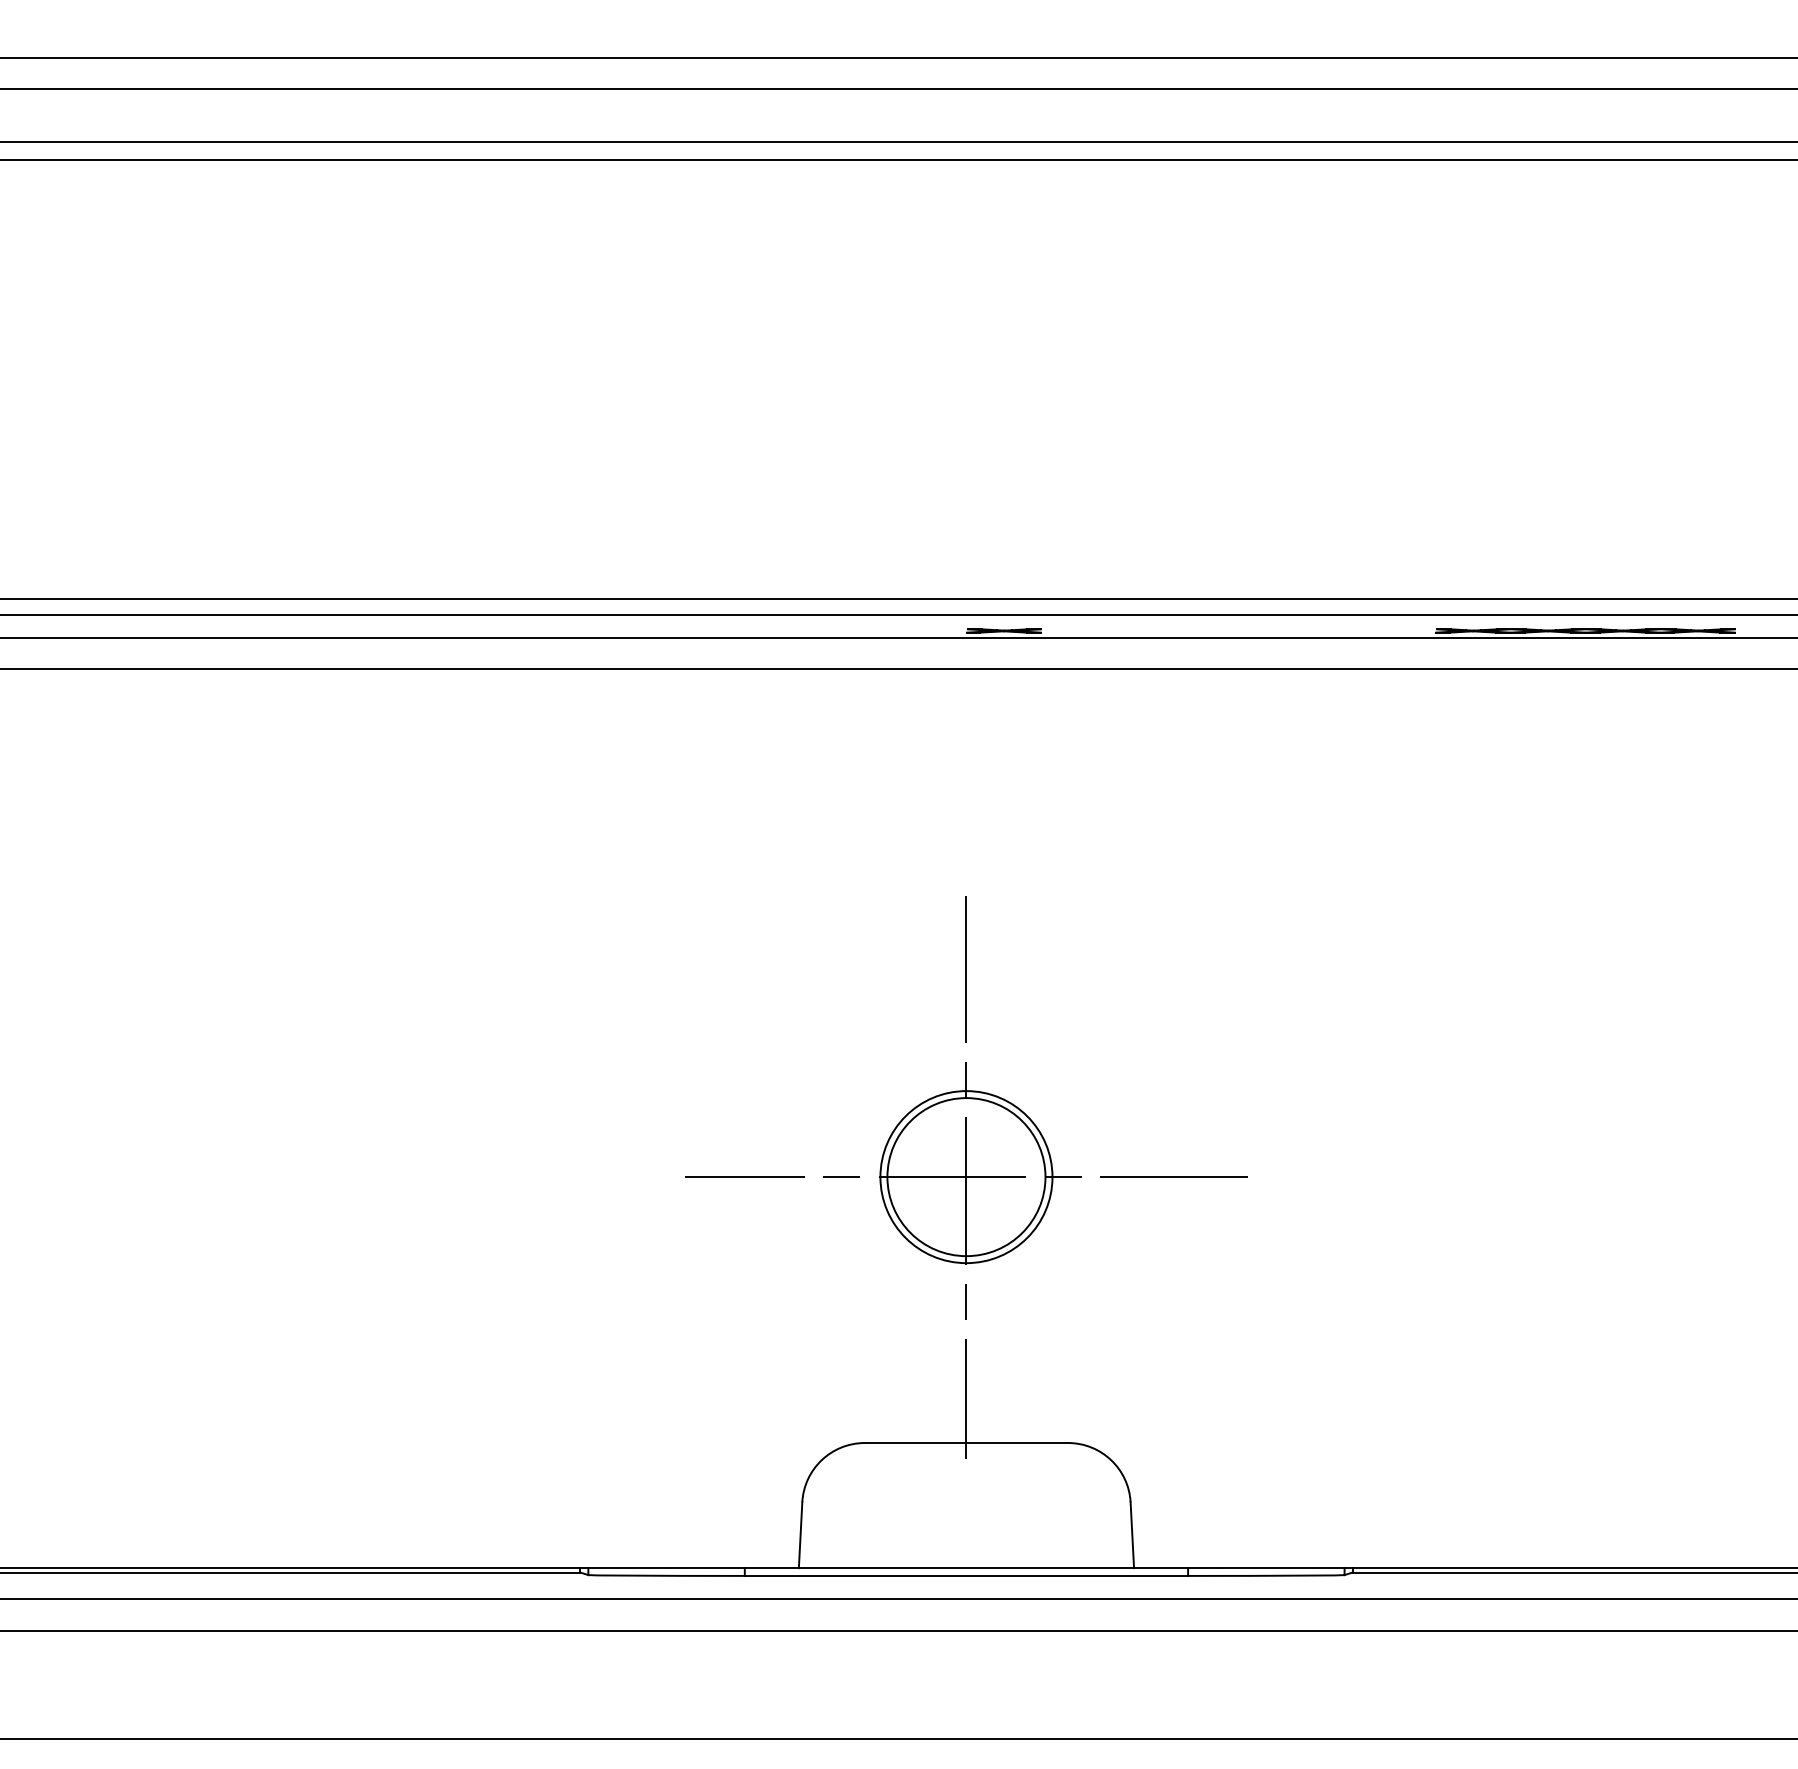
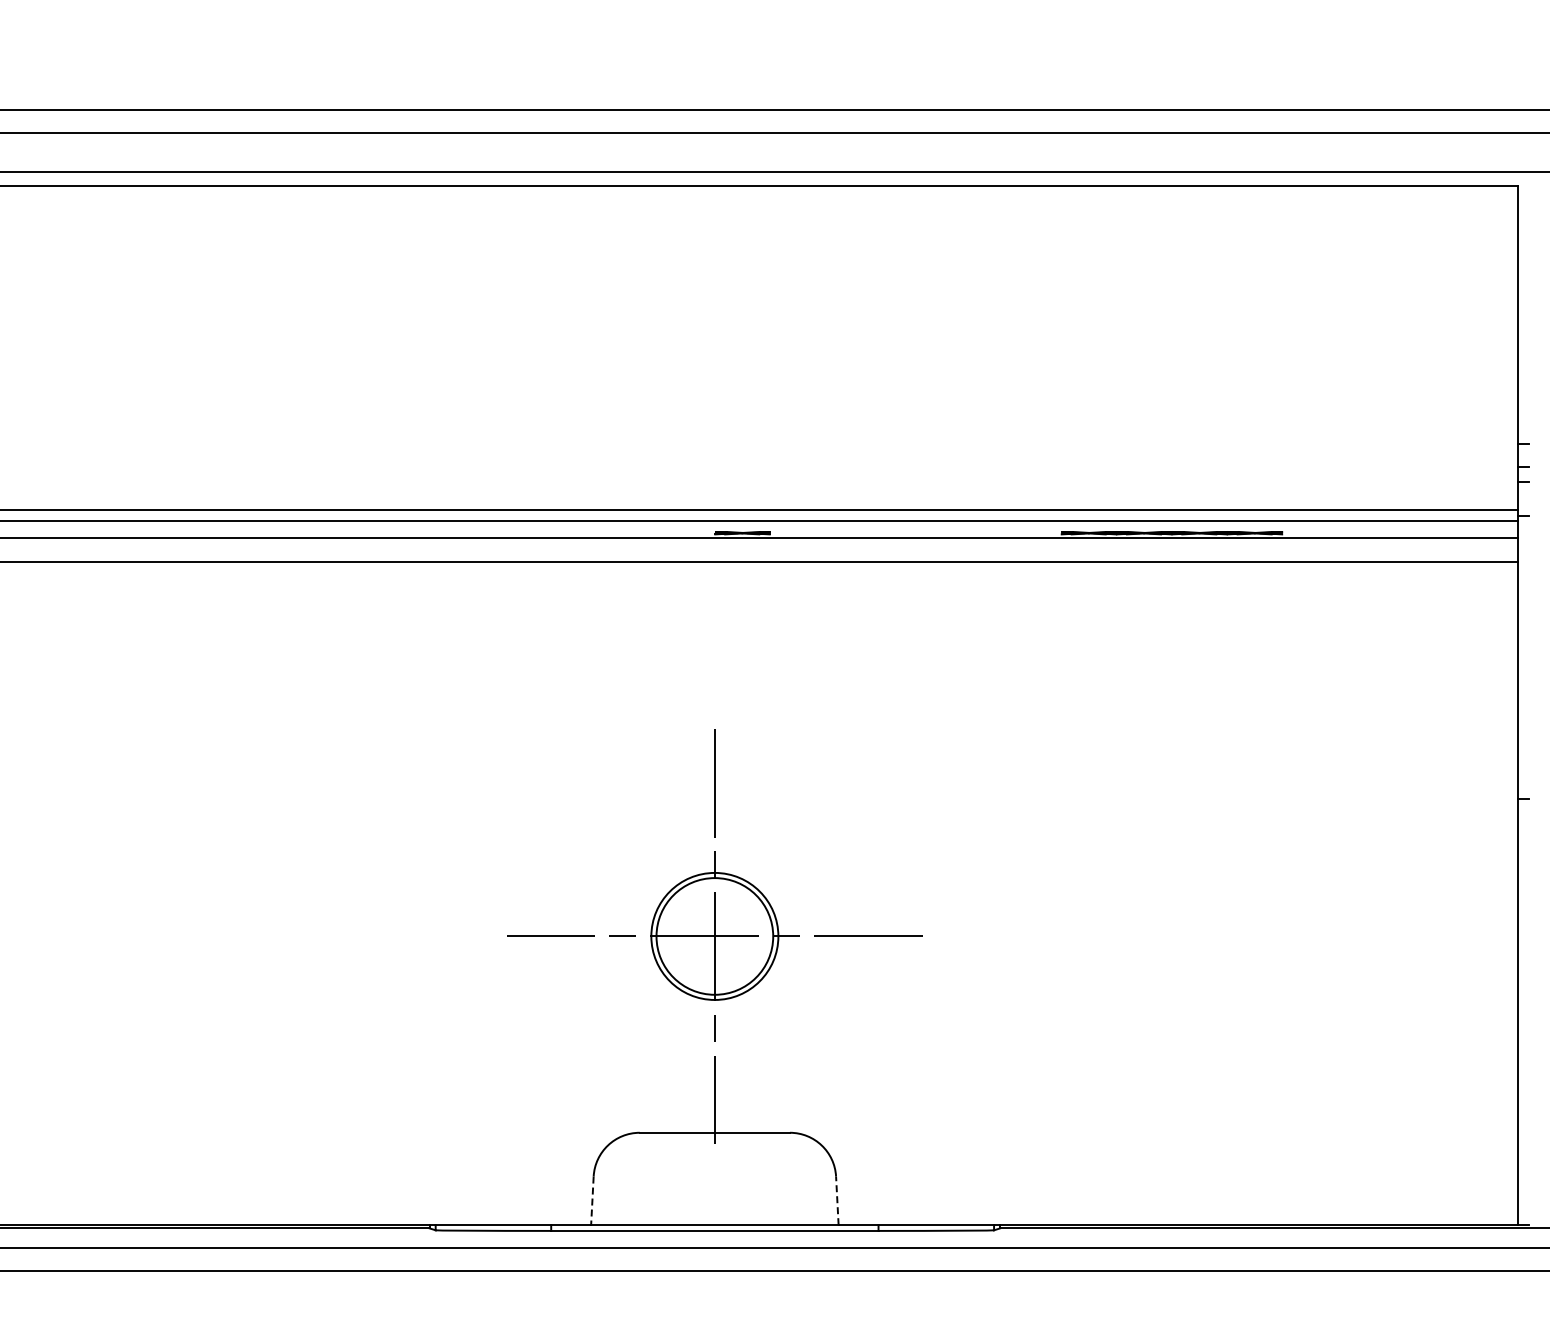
line: (1132, 1534) -> (837, 1200), solid -> dashed
line: (800, 1536) -> (592, 1201), solid -> dashed

